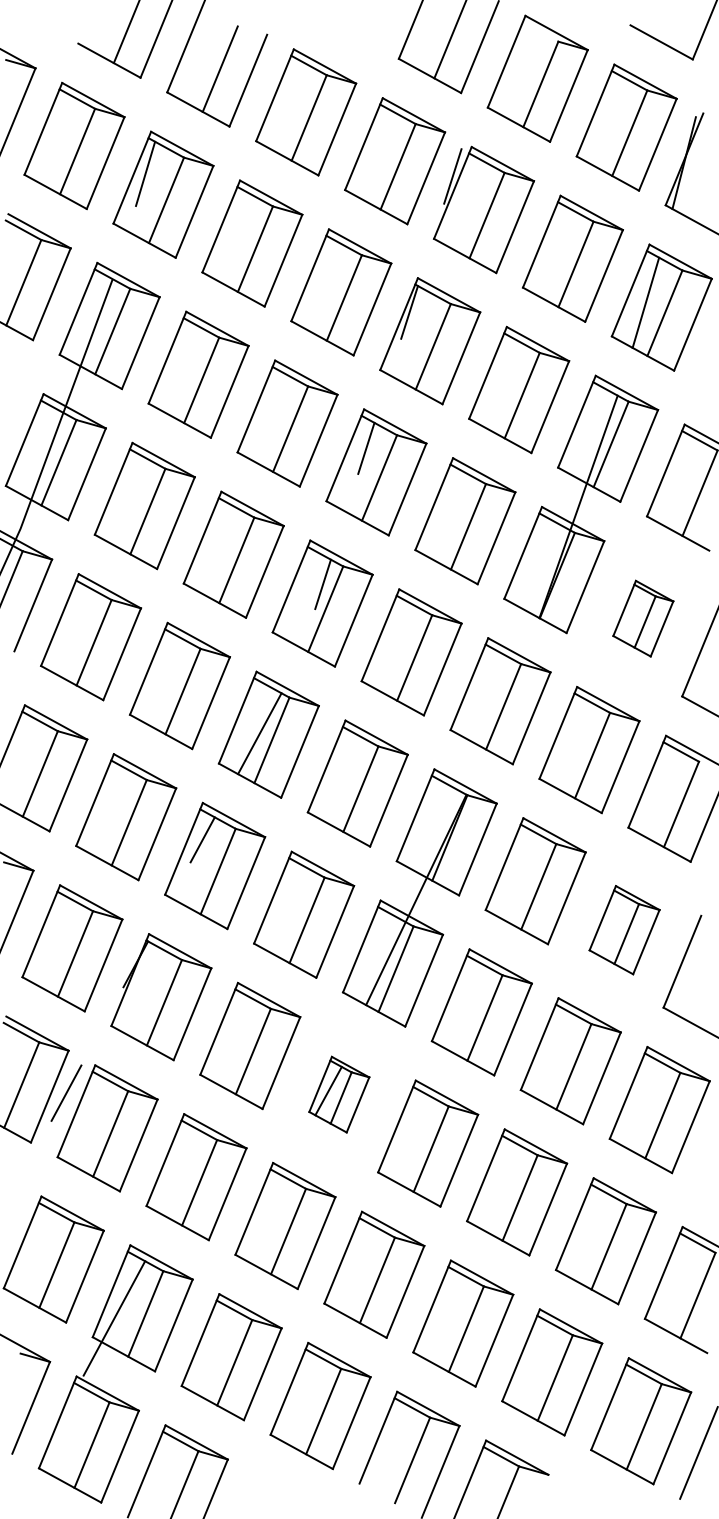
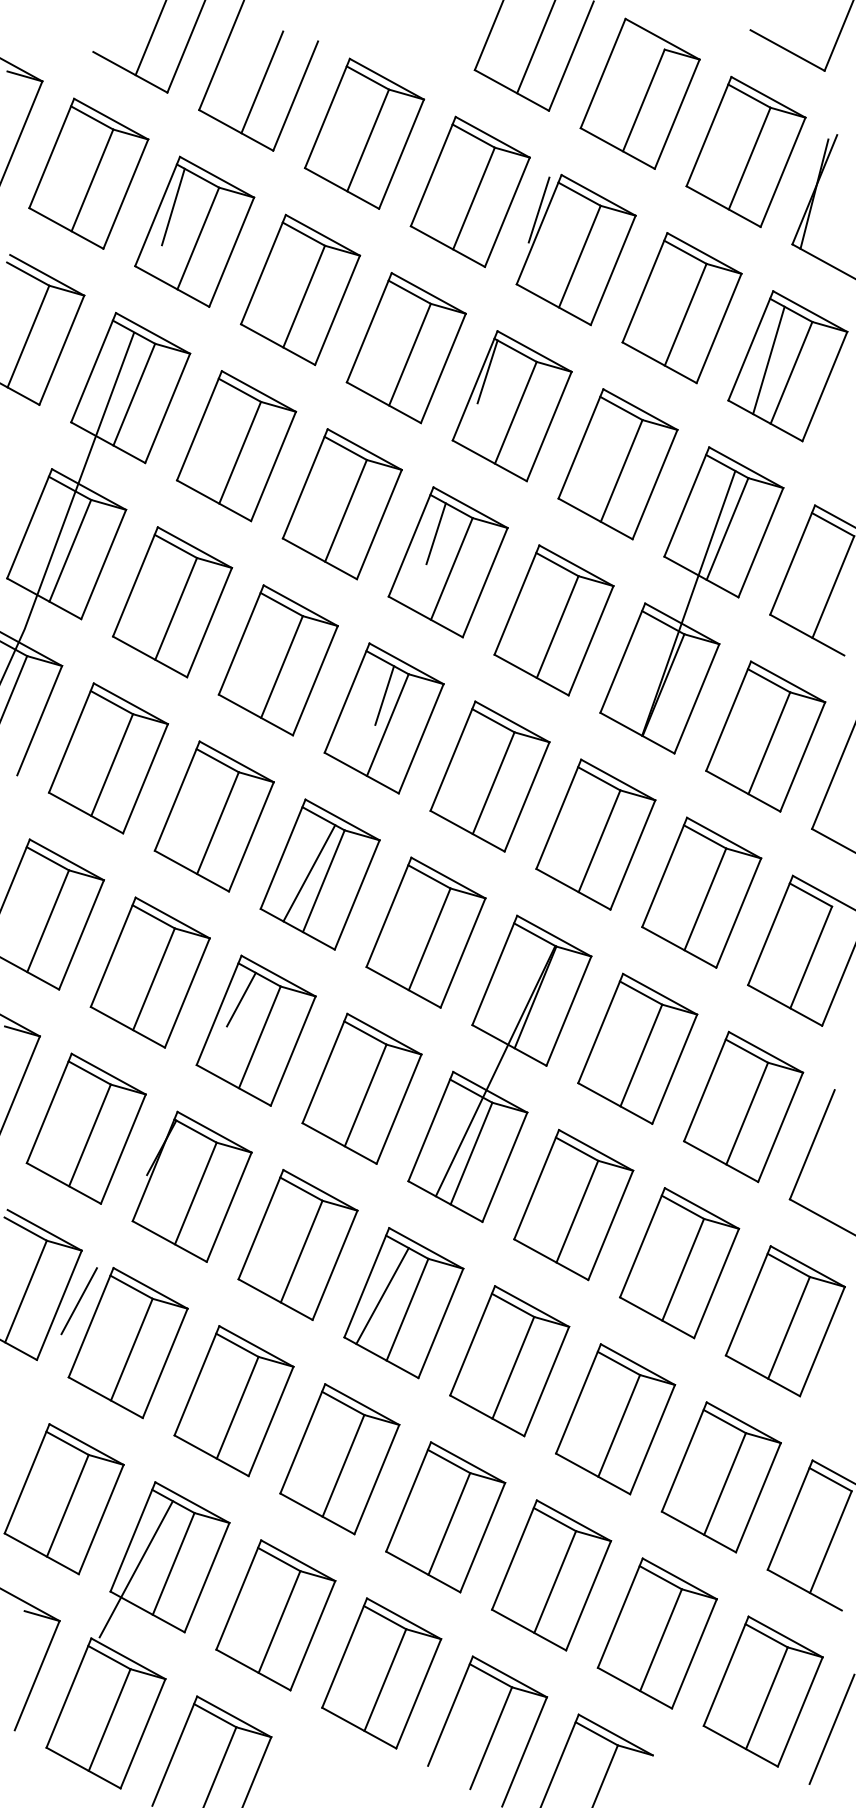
part: (643, 618) -> (766, 736), size x1.67
part: (624, 930) -> (743, 1107), size x1.43
part: (339, 1094) -> (404, 1302), size x1.67

